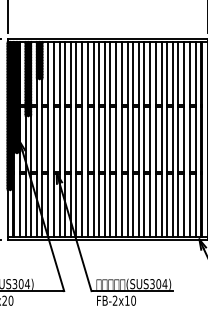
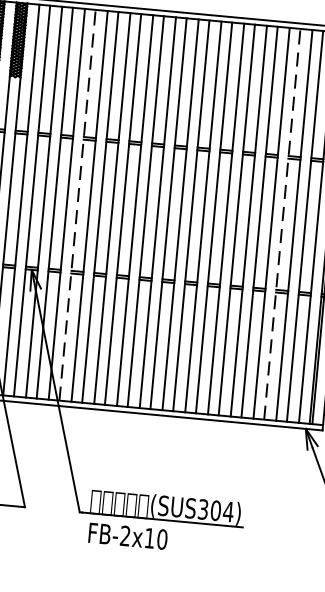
line: (76, 138) -> (78, 203), solid -> dashed
line: (178, 138) -> (282, 222), solid -> dashed

